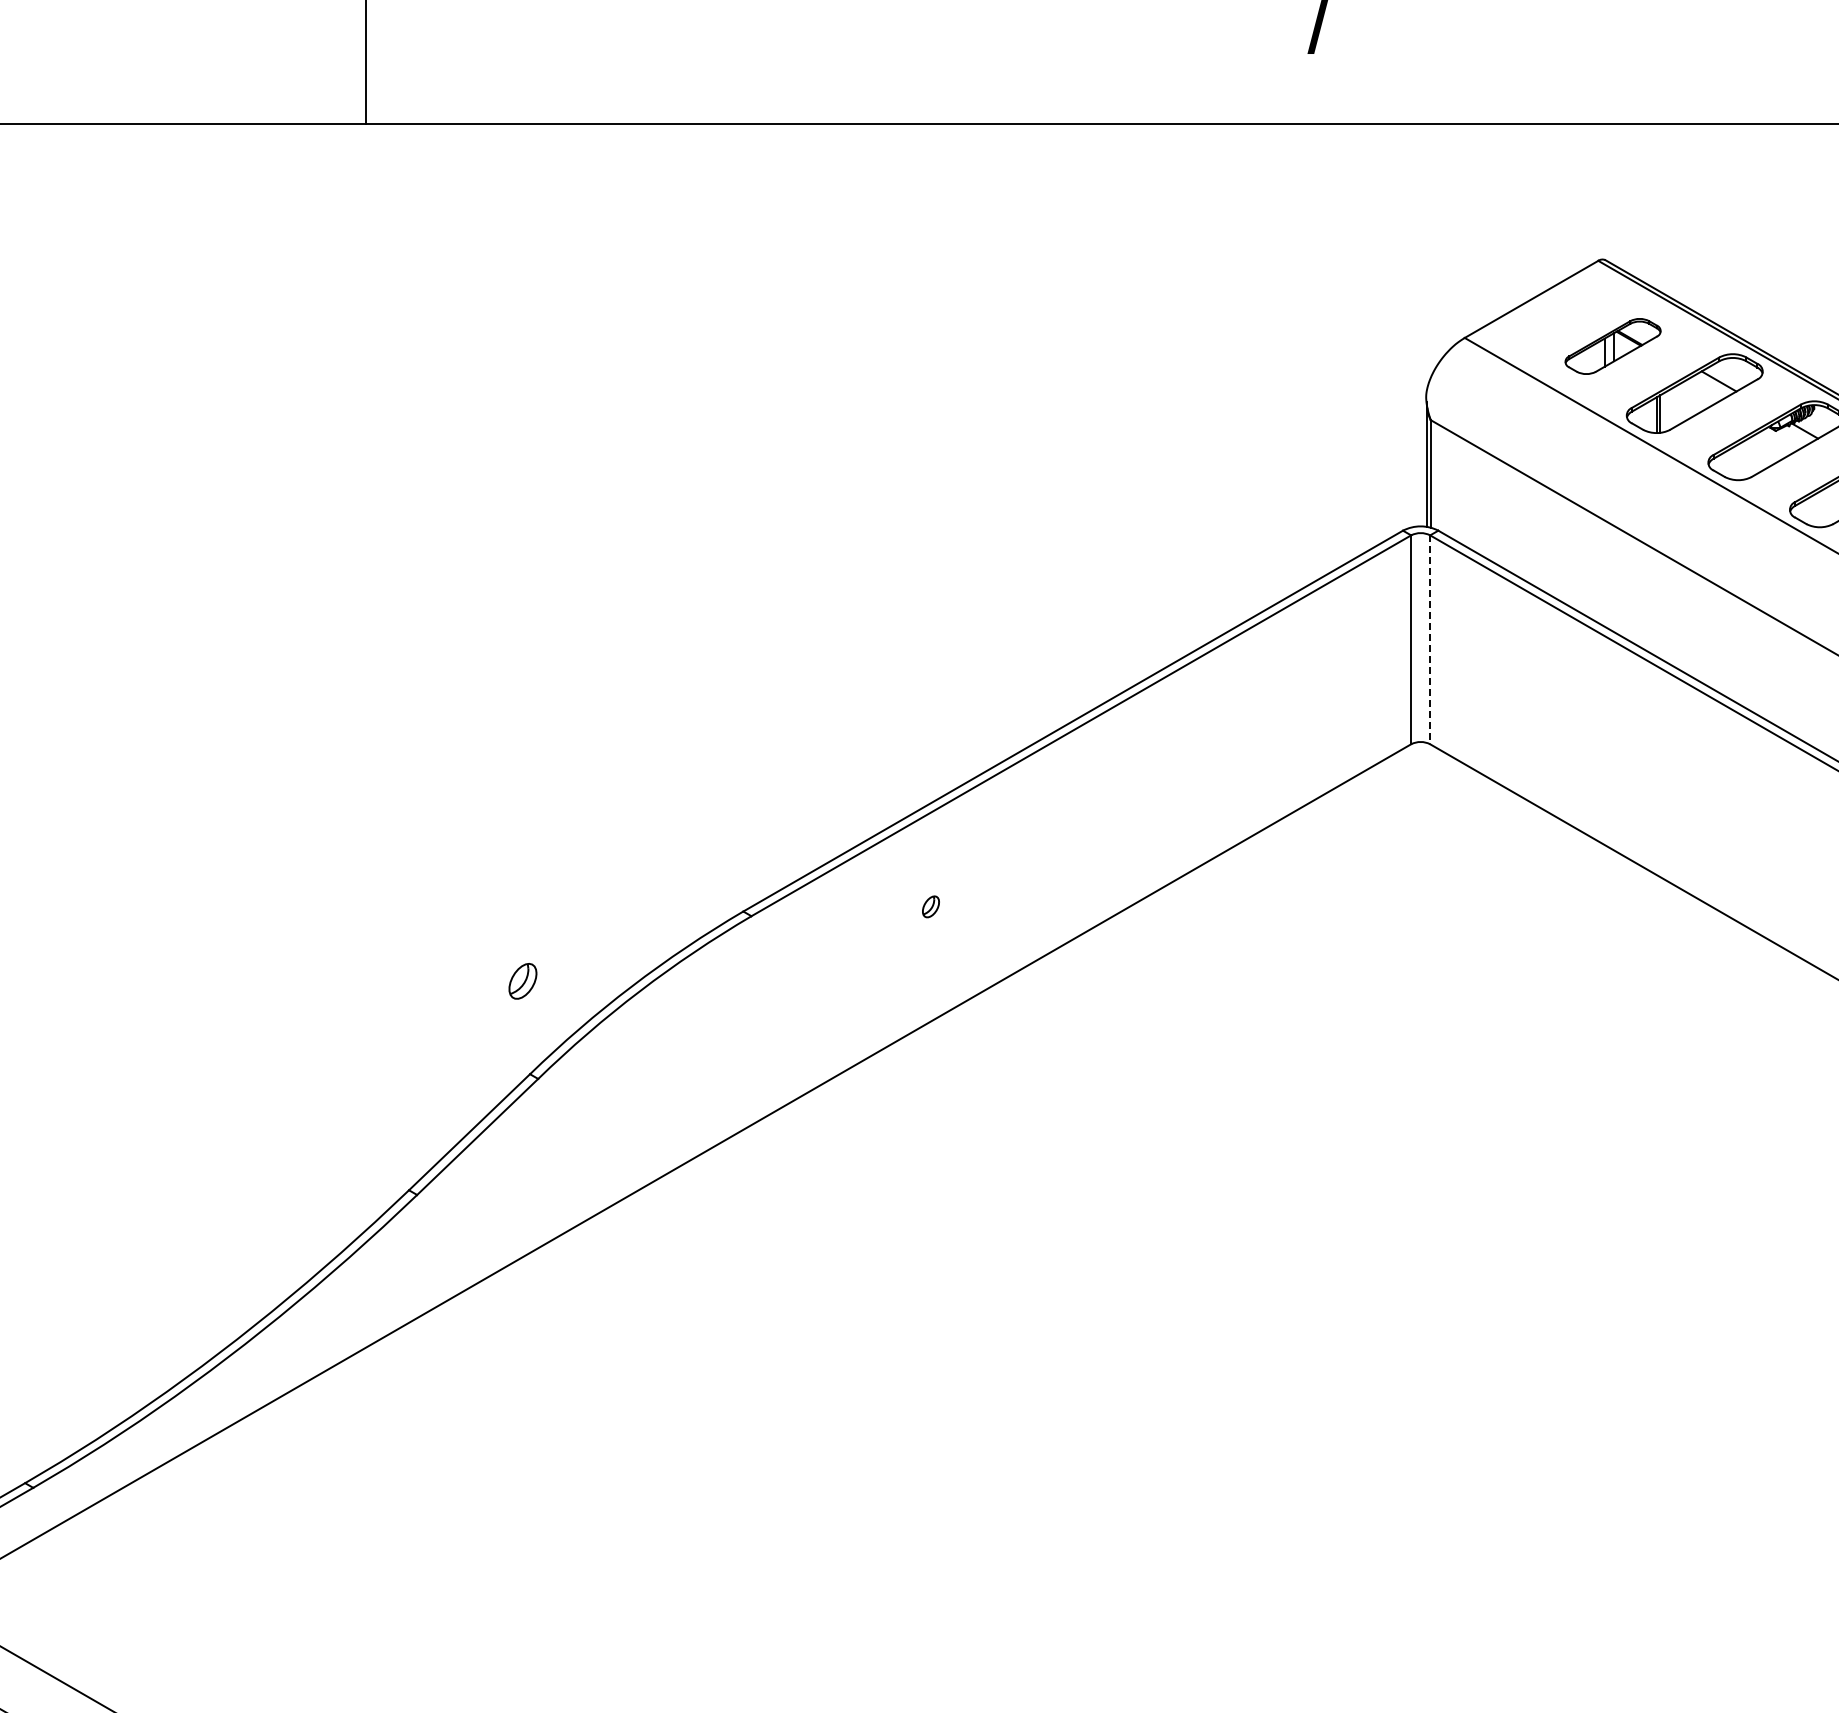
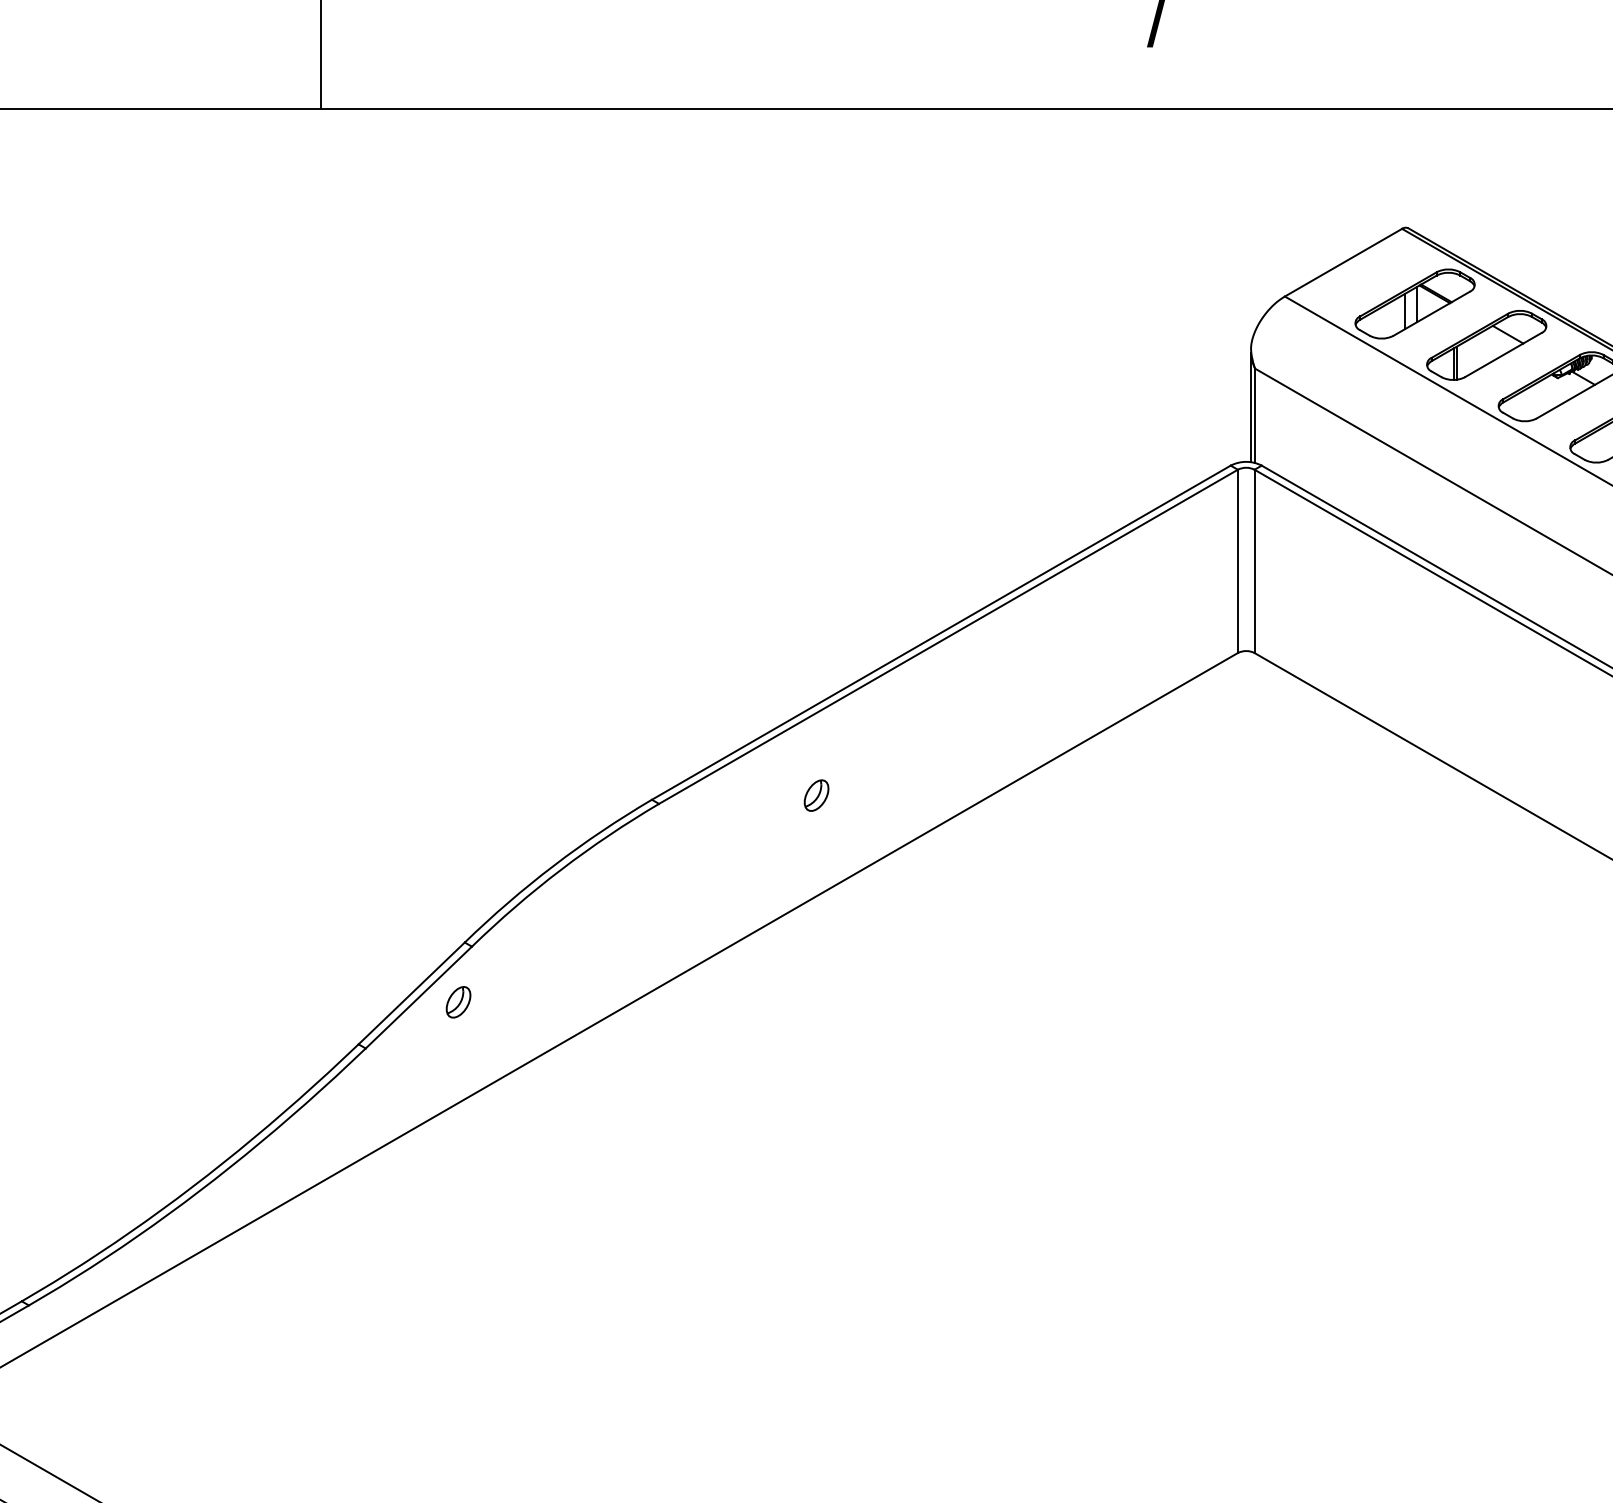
part: (1612, 346) -> (1414, 304), size x1.43
line: (1430, 640) -> (1254, 561), dashed -> solid
part: (930, 906) -> (816, 795), size x1.67
part: (522, 981) -> (458, 1002), moved

